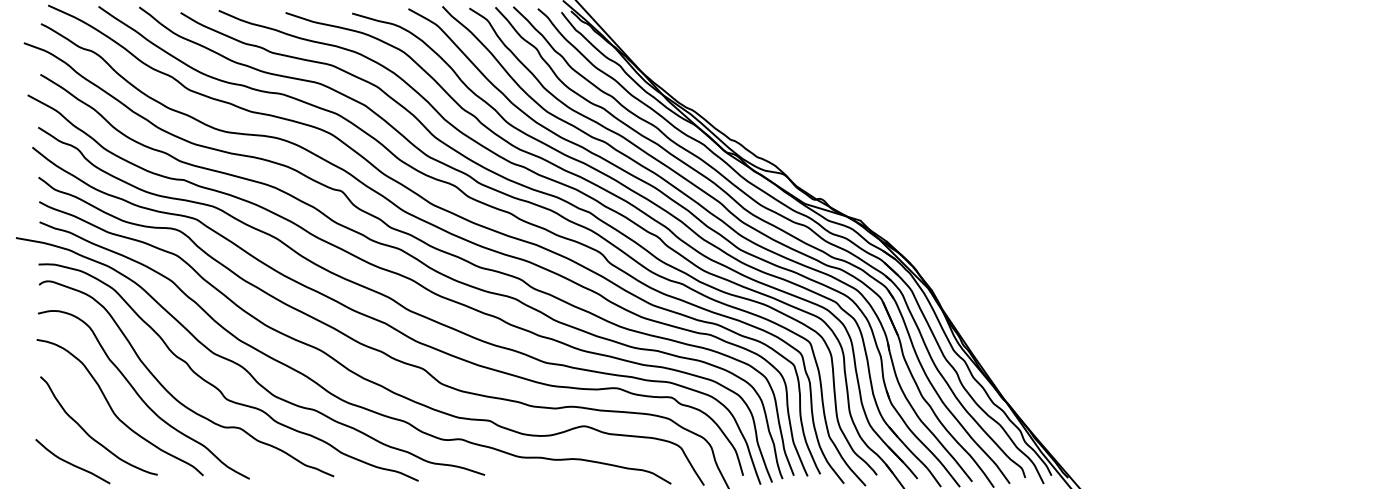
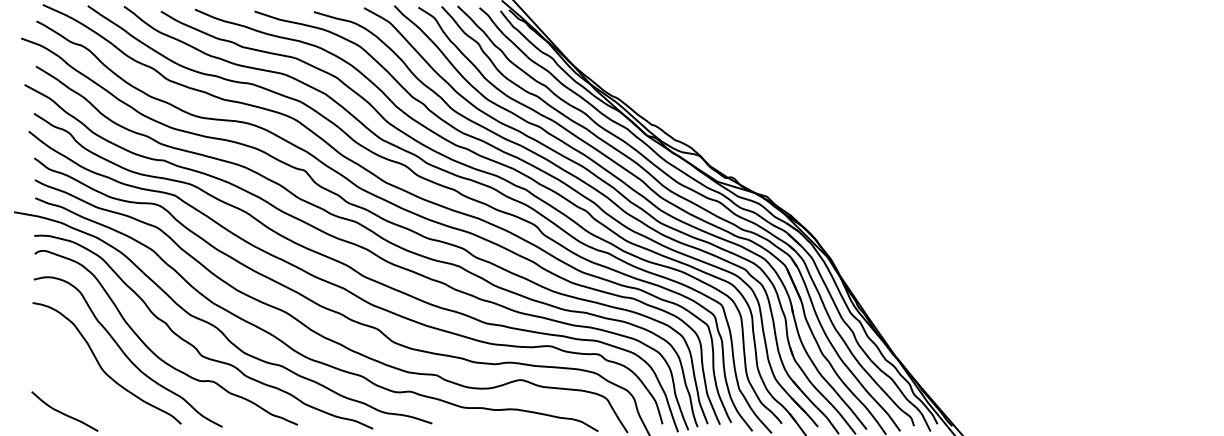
curve: (89, 434) -> (79, 387), removed

